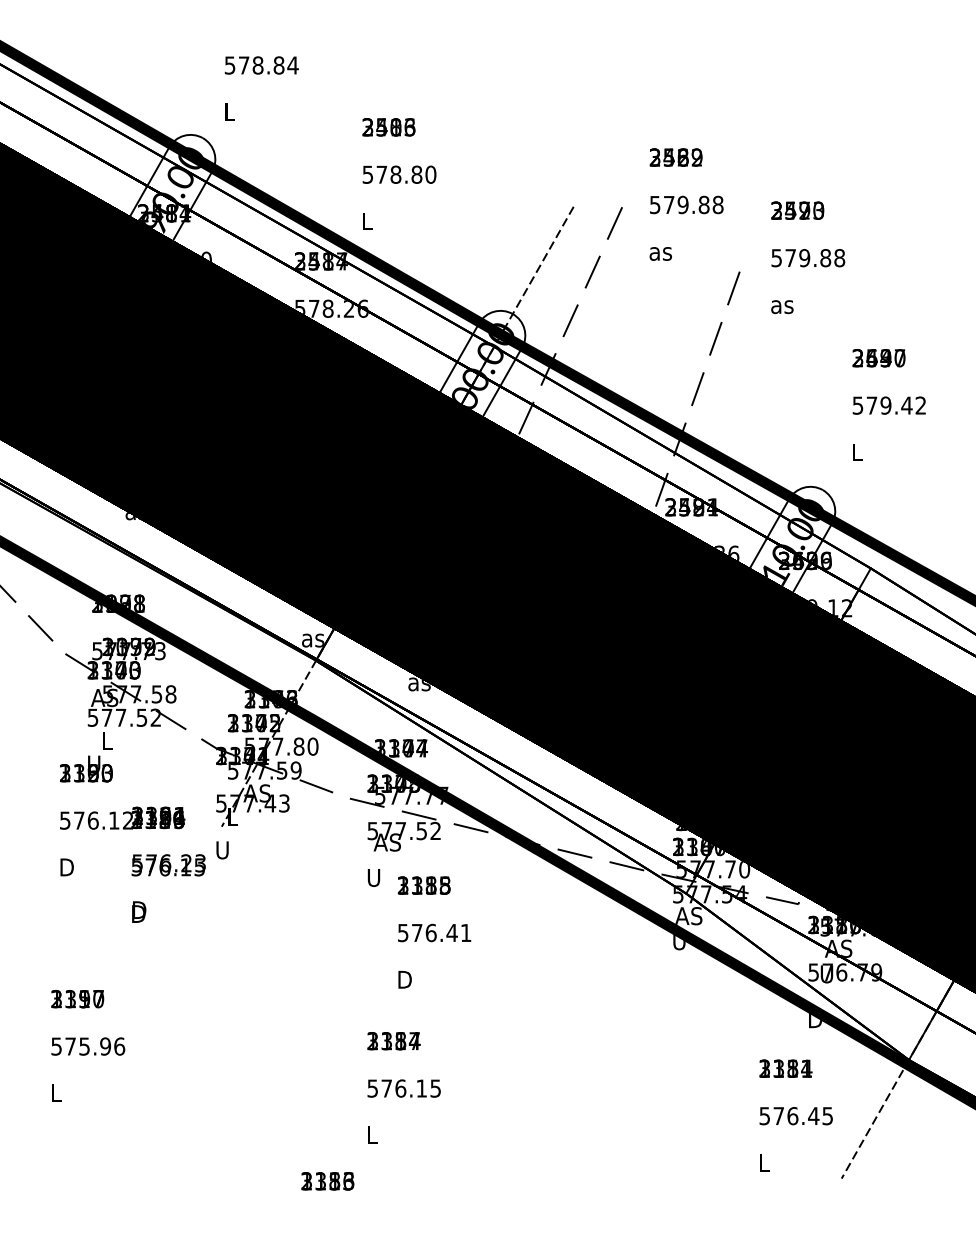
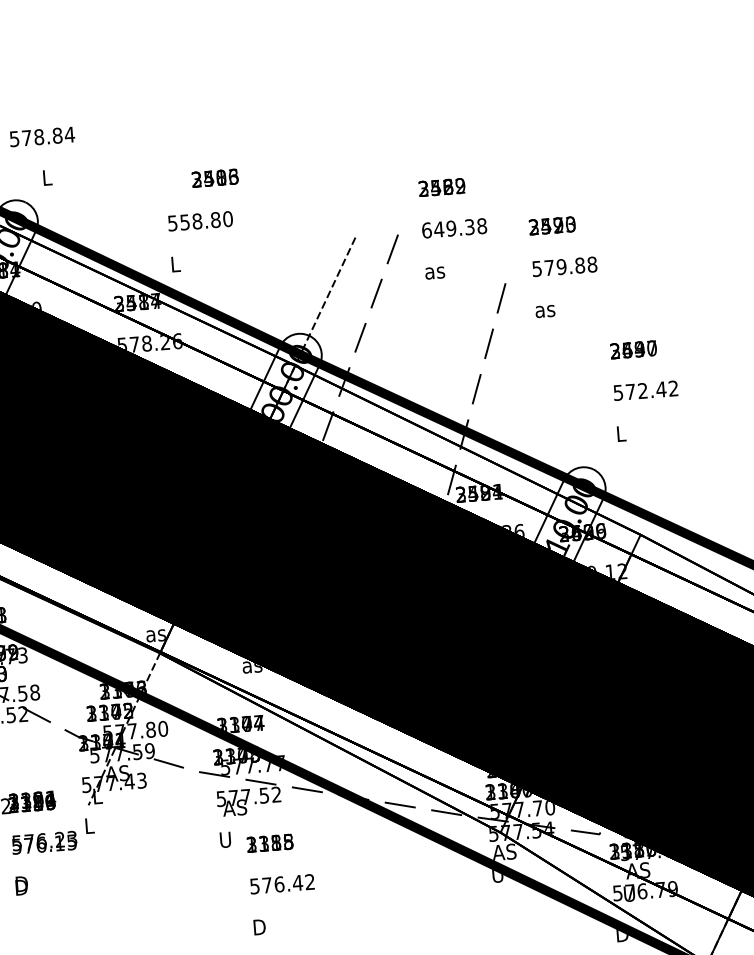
text: (261, 65) -> (42, 136), moved
text: (388, 127) -> (214, 178), moved
text: (381, 174) -> (184, 222), 578.80 -> 558.80
text: (679, 204) -> (448, 228), 579.88 -> 649.38
text: (885, 405) -> (642, 390), 579.42 -> 572.42
text: (222, 850) -> (90, 826), U -> L
text: (465, 932) -> (309, 881), 576.41 -> 576.42

